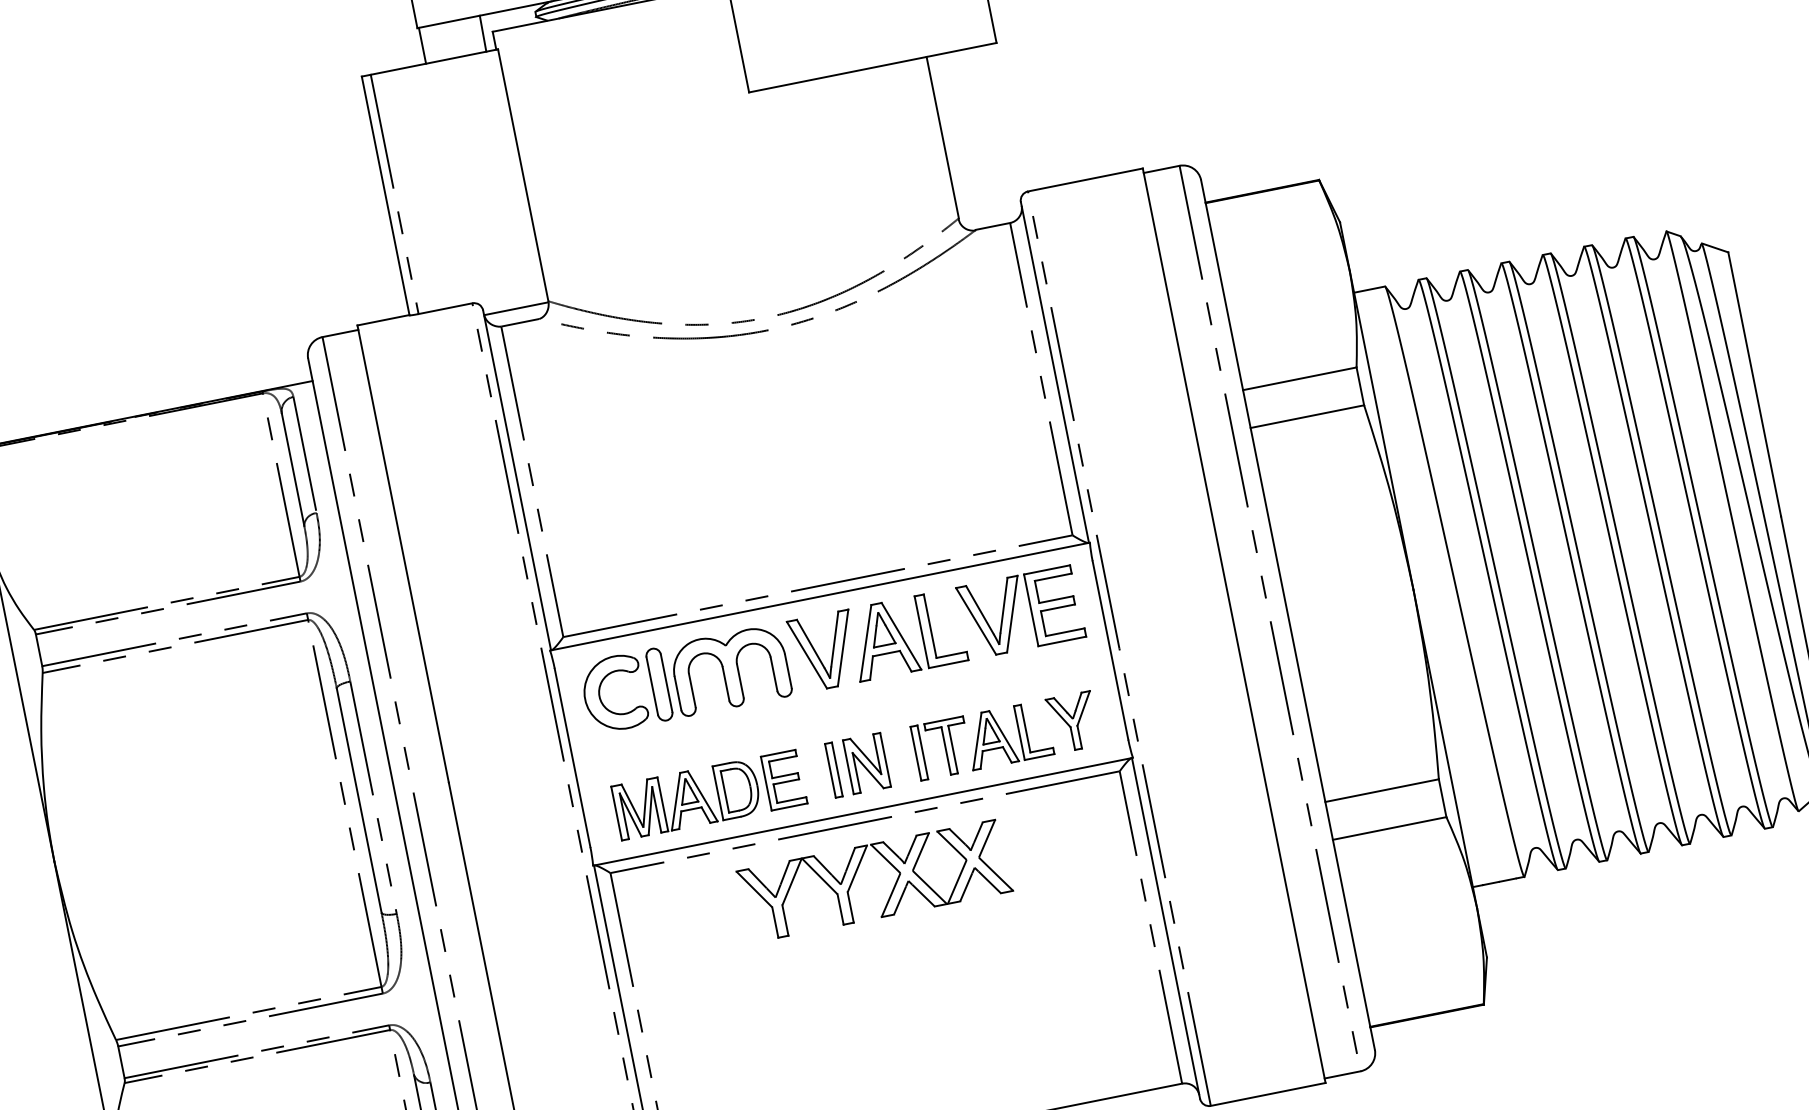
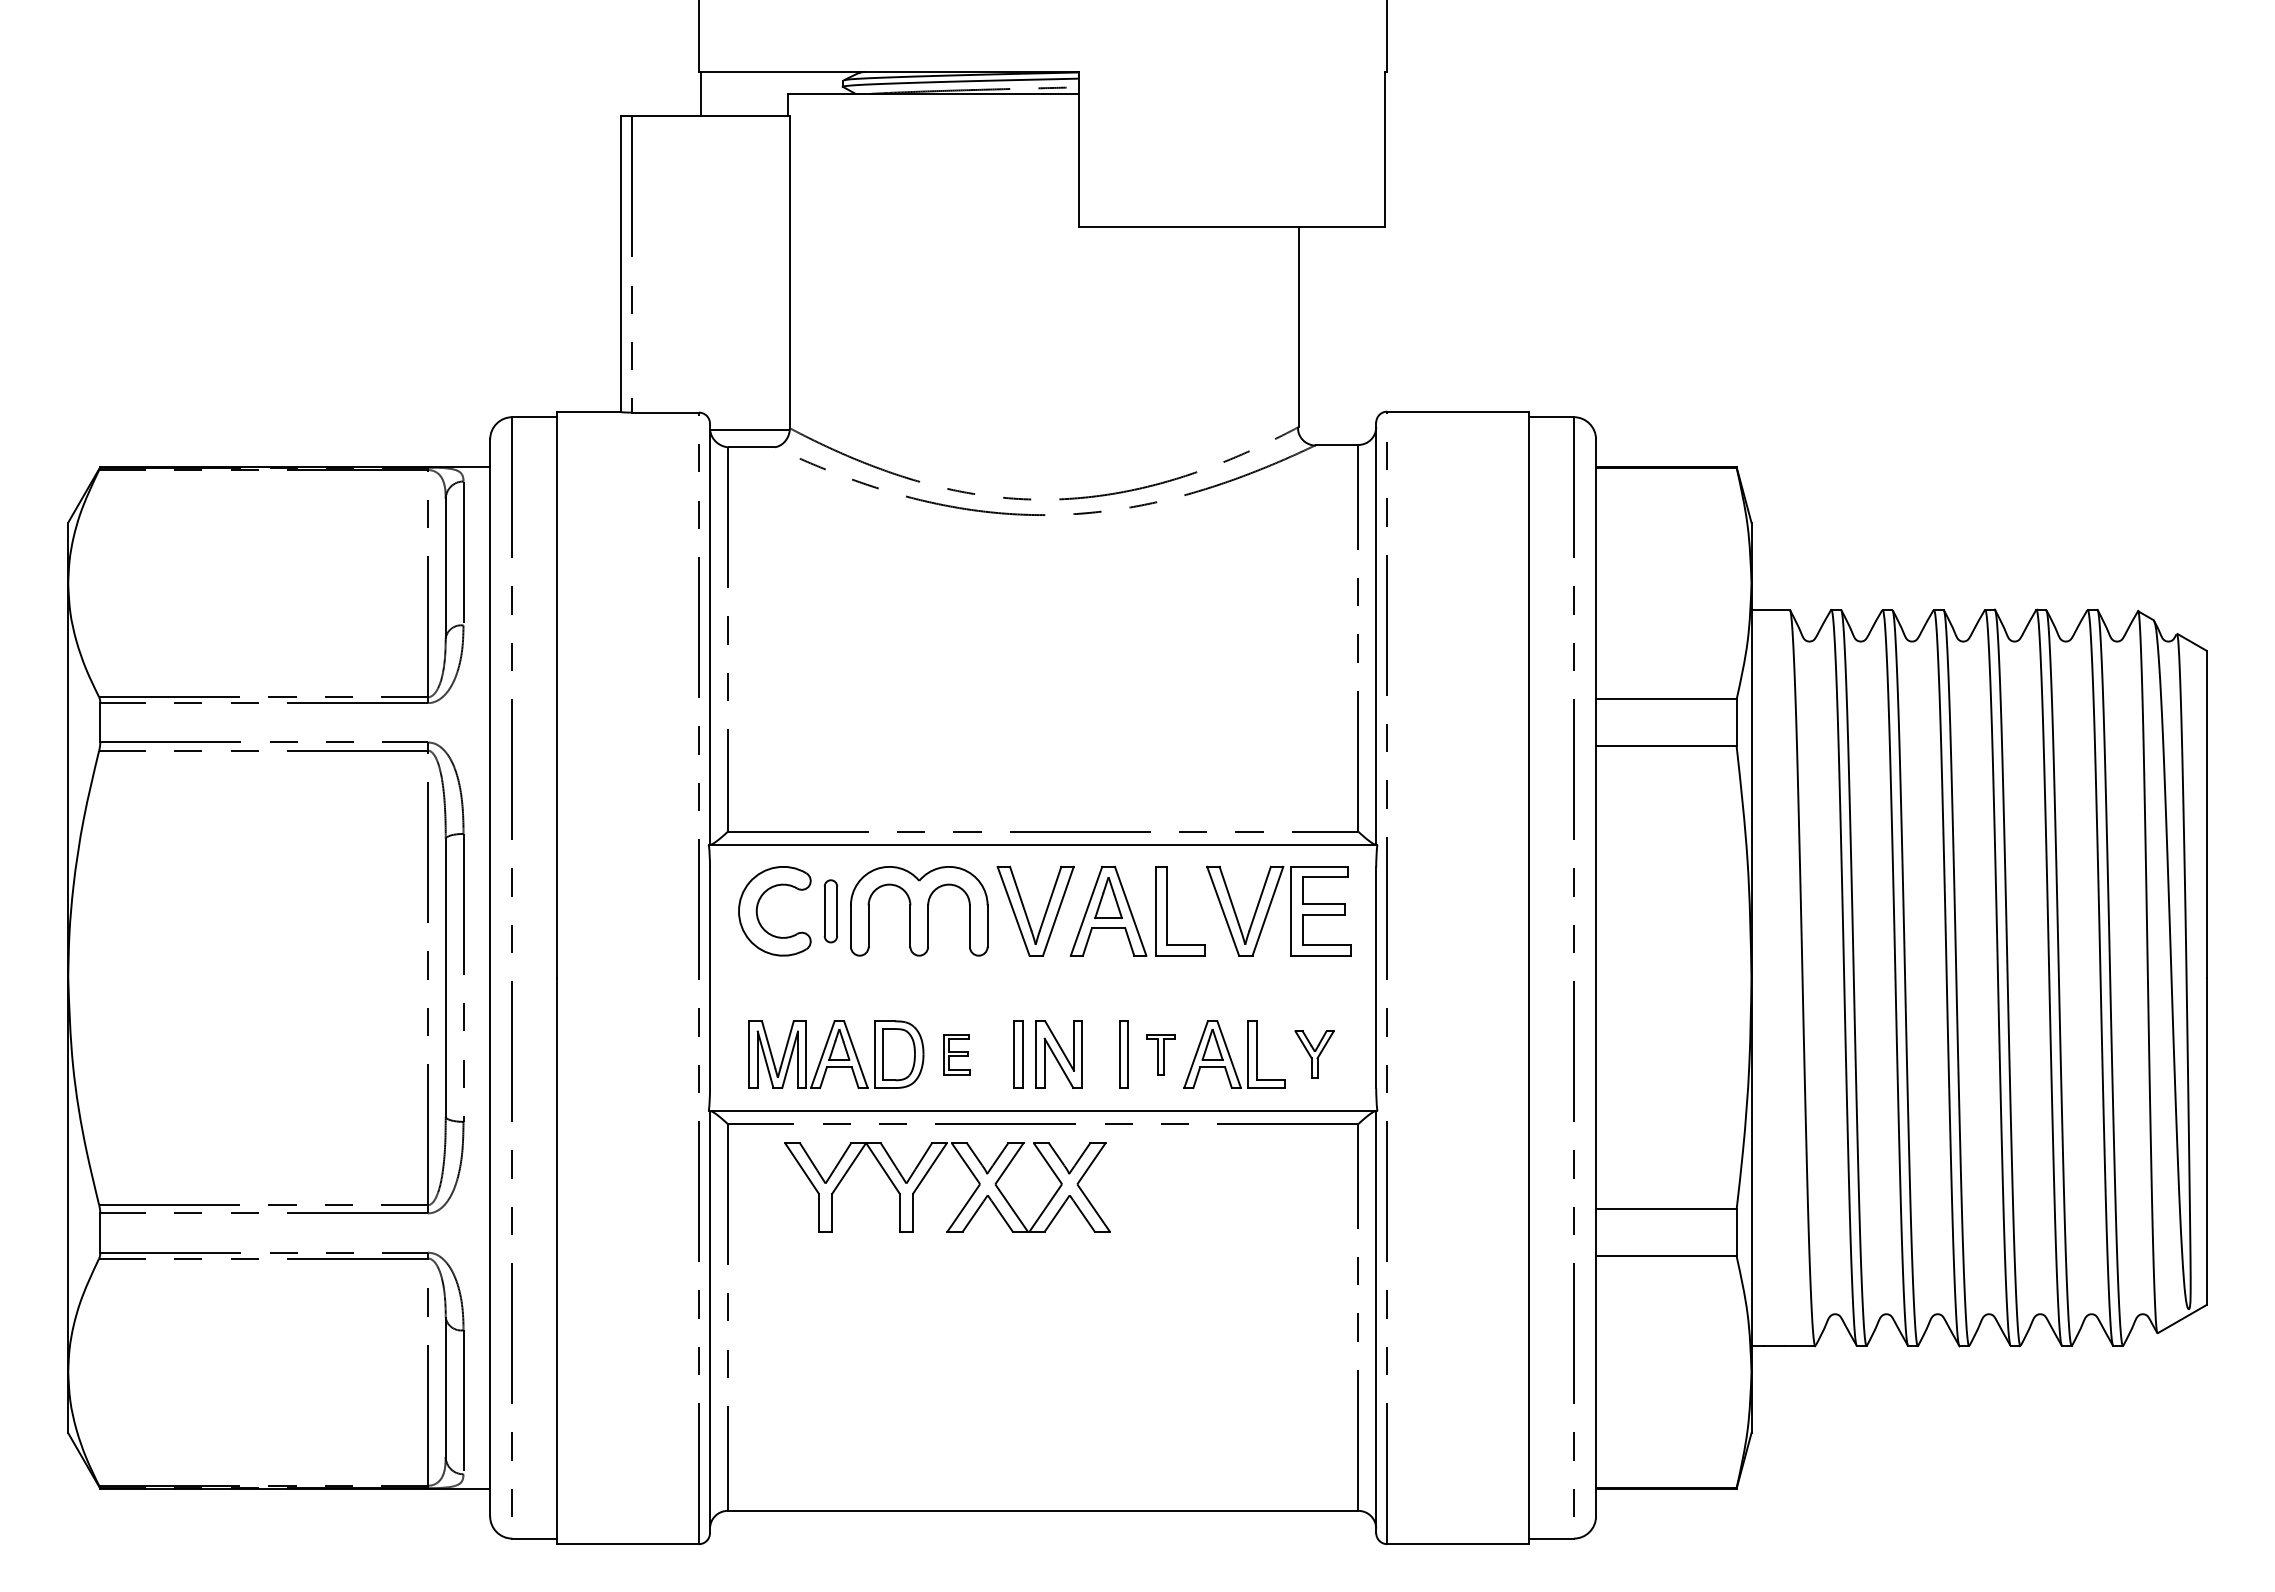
line: (482, 33) -> (775, 93), removed
part: (659, 684) -> (830, 911), size x0.7
part: (1073, 722) -> (1314, 1054), size x0.7
part: (948, 747) -> (1160, 1054), size x0.6
part: (783, 780) -> (956, 1054), size x0.6
part: (856, 873) -> (927, 1174), moved

